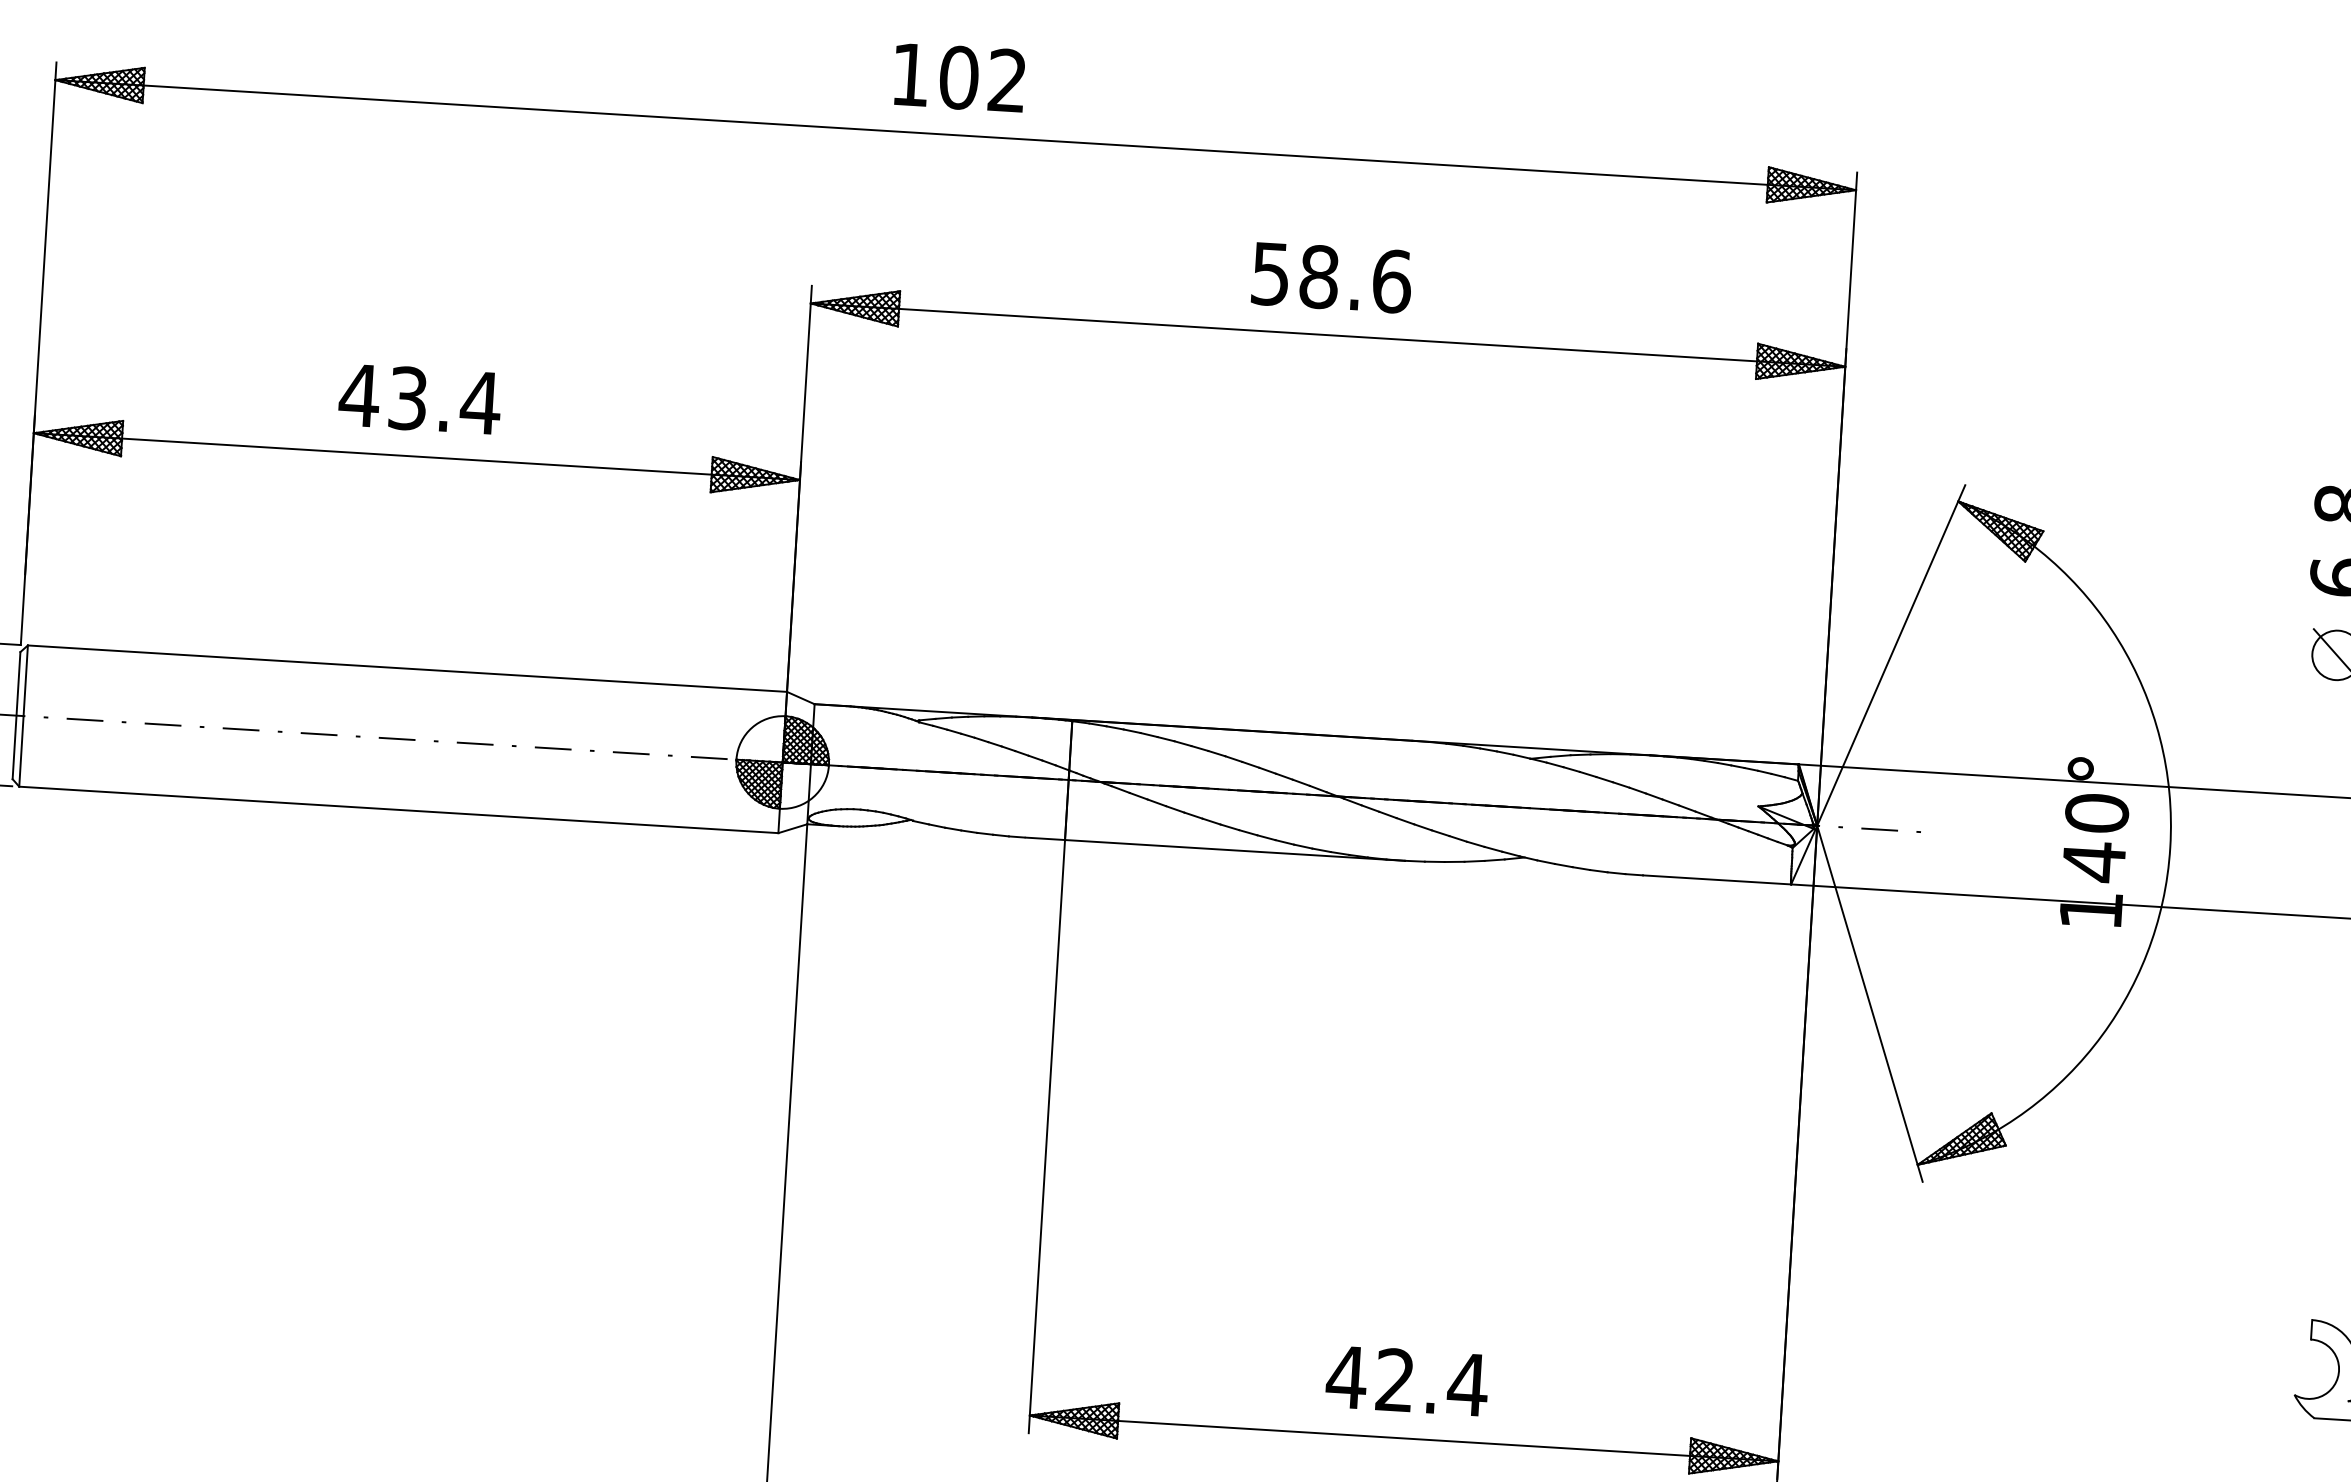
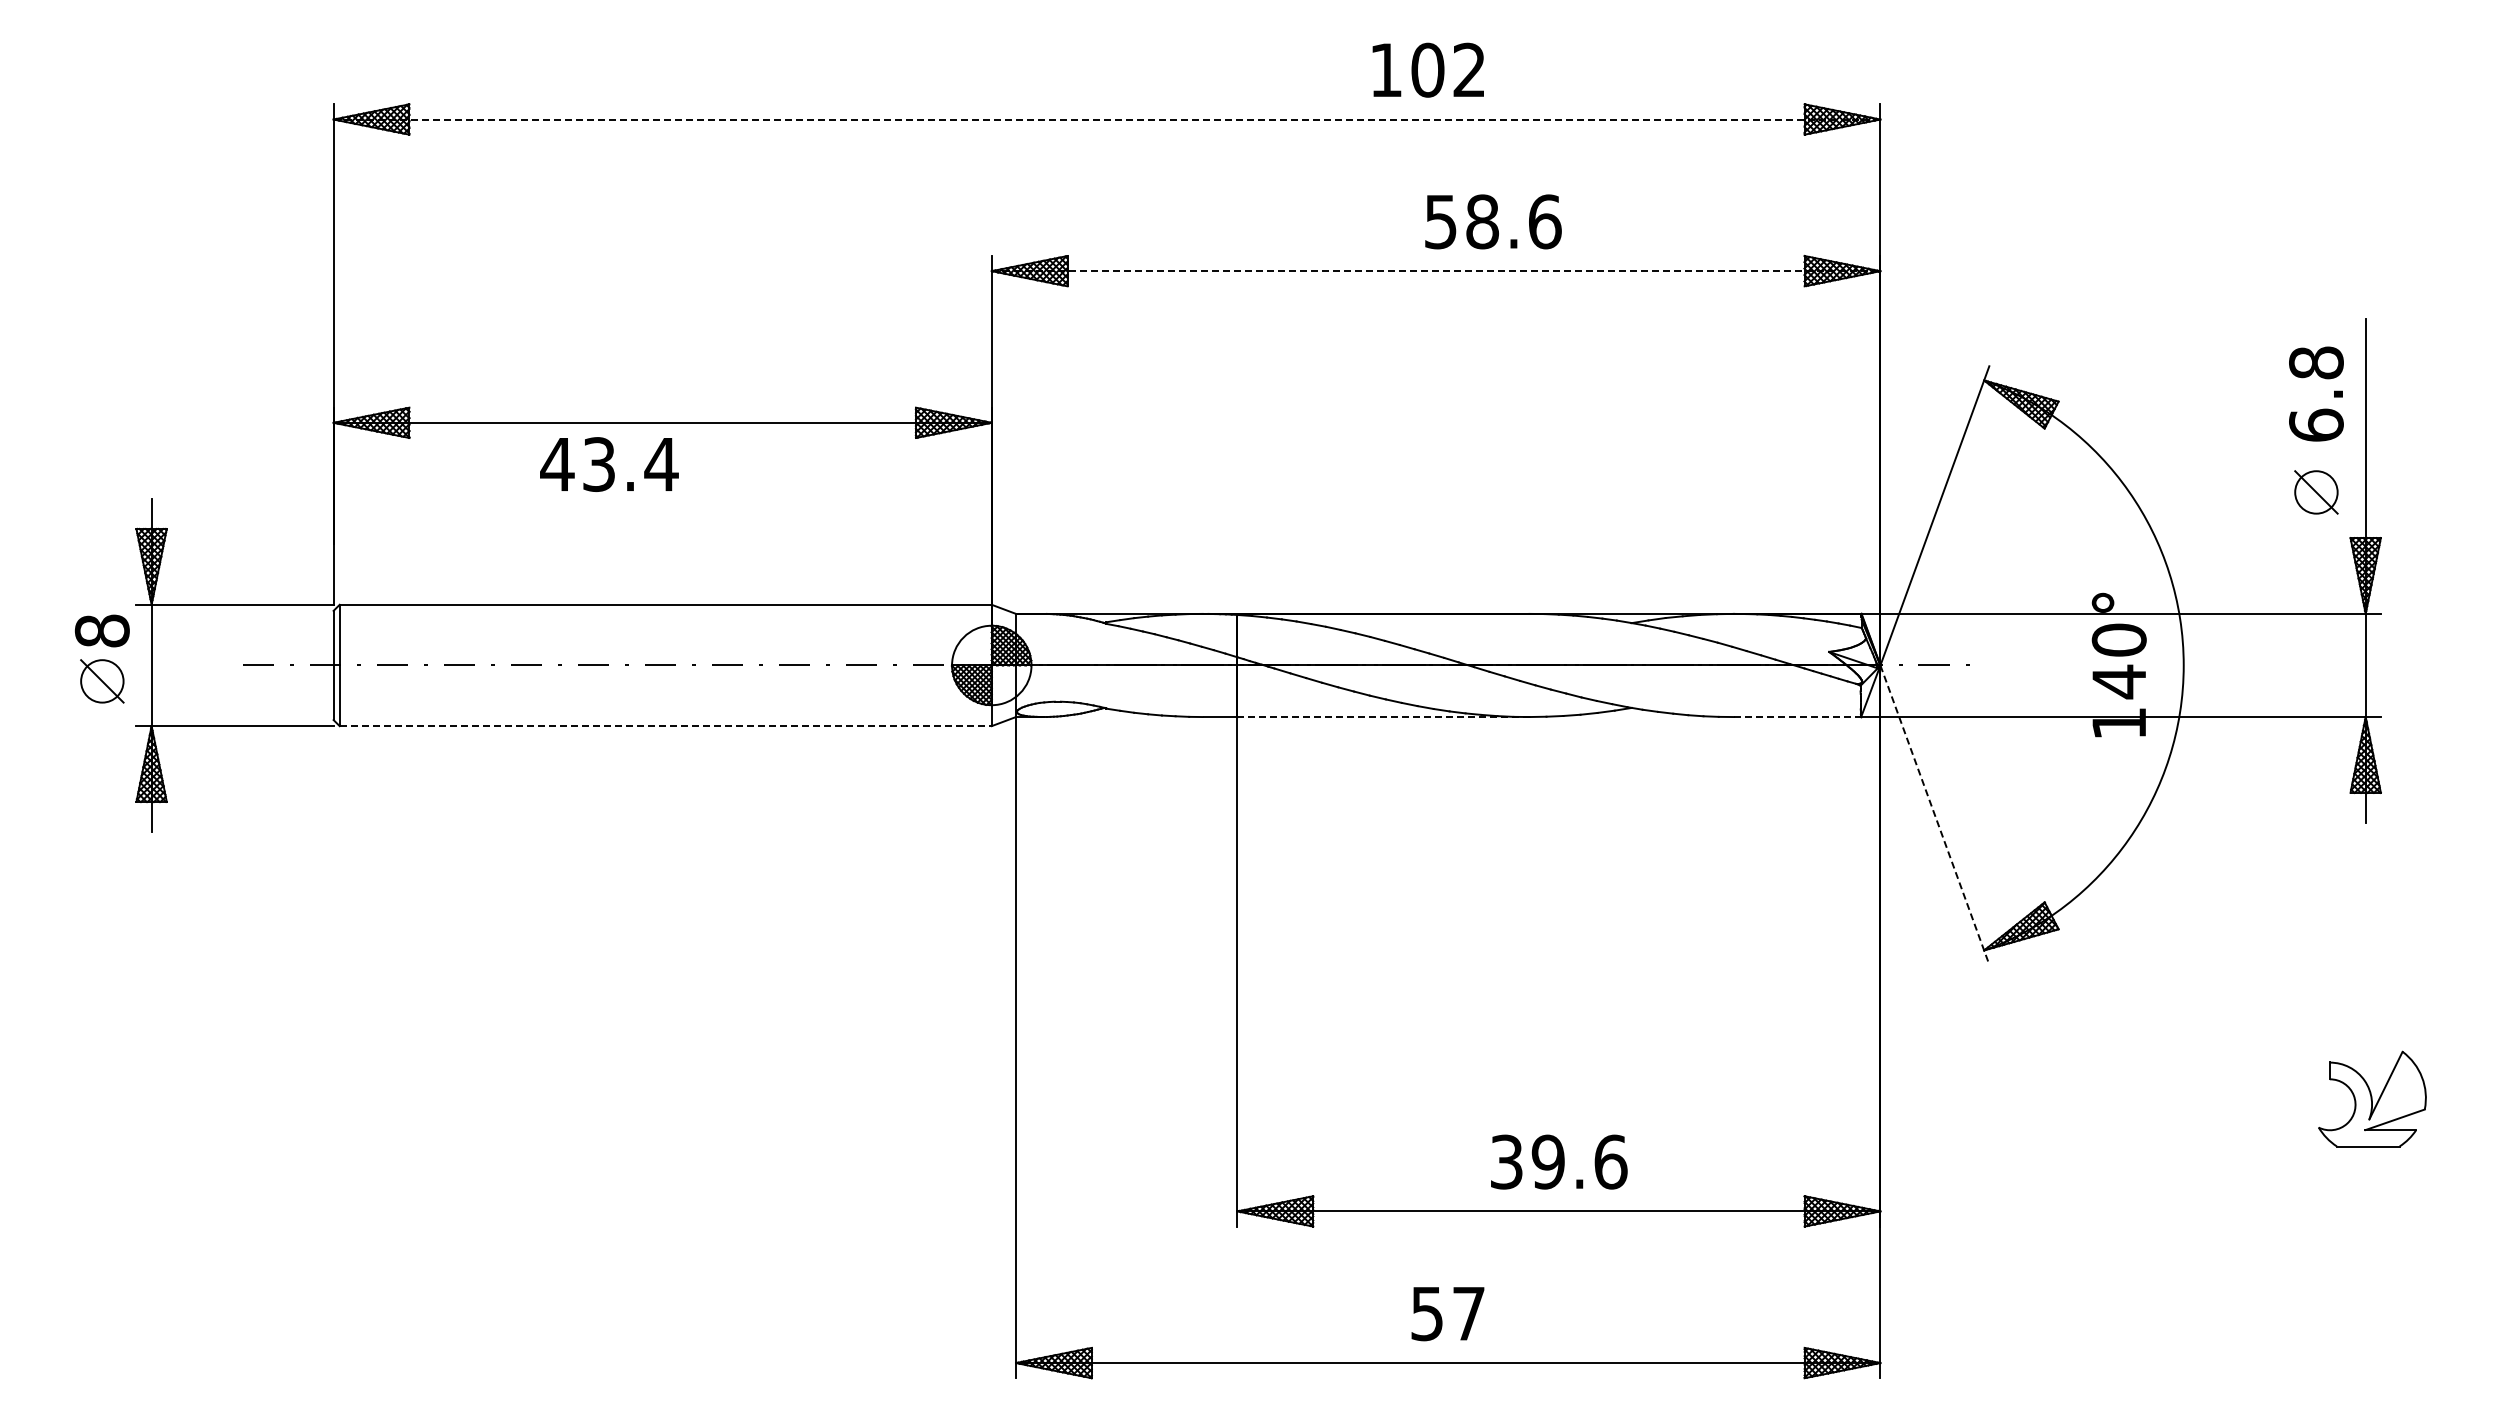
text: (958, 76) -> (1427, 69), moved
line: (956, 135) -> (1107, 119), solid -> dashed
text: (1332, 277) -> (1493, 221), moved
line: (1328, 335) -> (1436, 271), solid -> dashed
text: (420, 399) -> (609, 464), moved
line: (399, 810) -> (666, 726), solid -> dashed
line: (1235, 850) -> (1383, 717), solid -> dashed
line: (1716, 880) -> (1797, 717), solid -> dashed
line: (1870, 1004) -> (1935, 815), solid -> dashed
text: (1407, 1380) -> (1558, 1161), 42.4 -> 39.6

